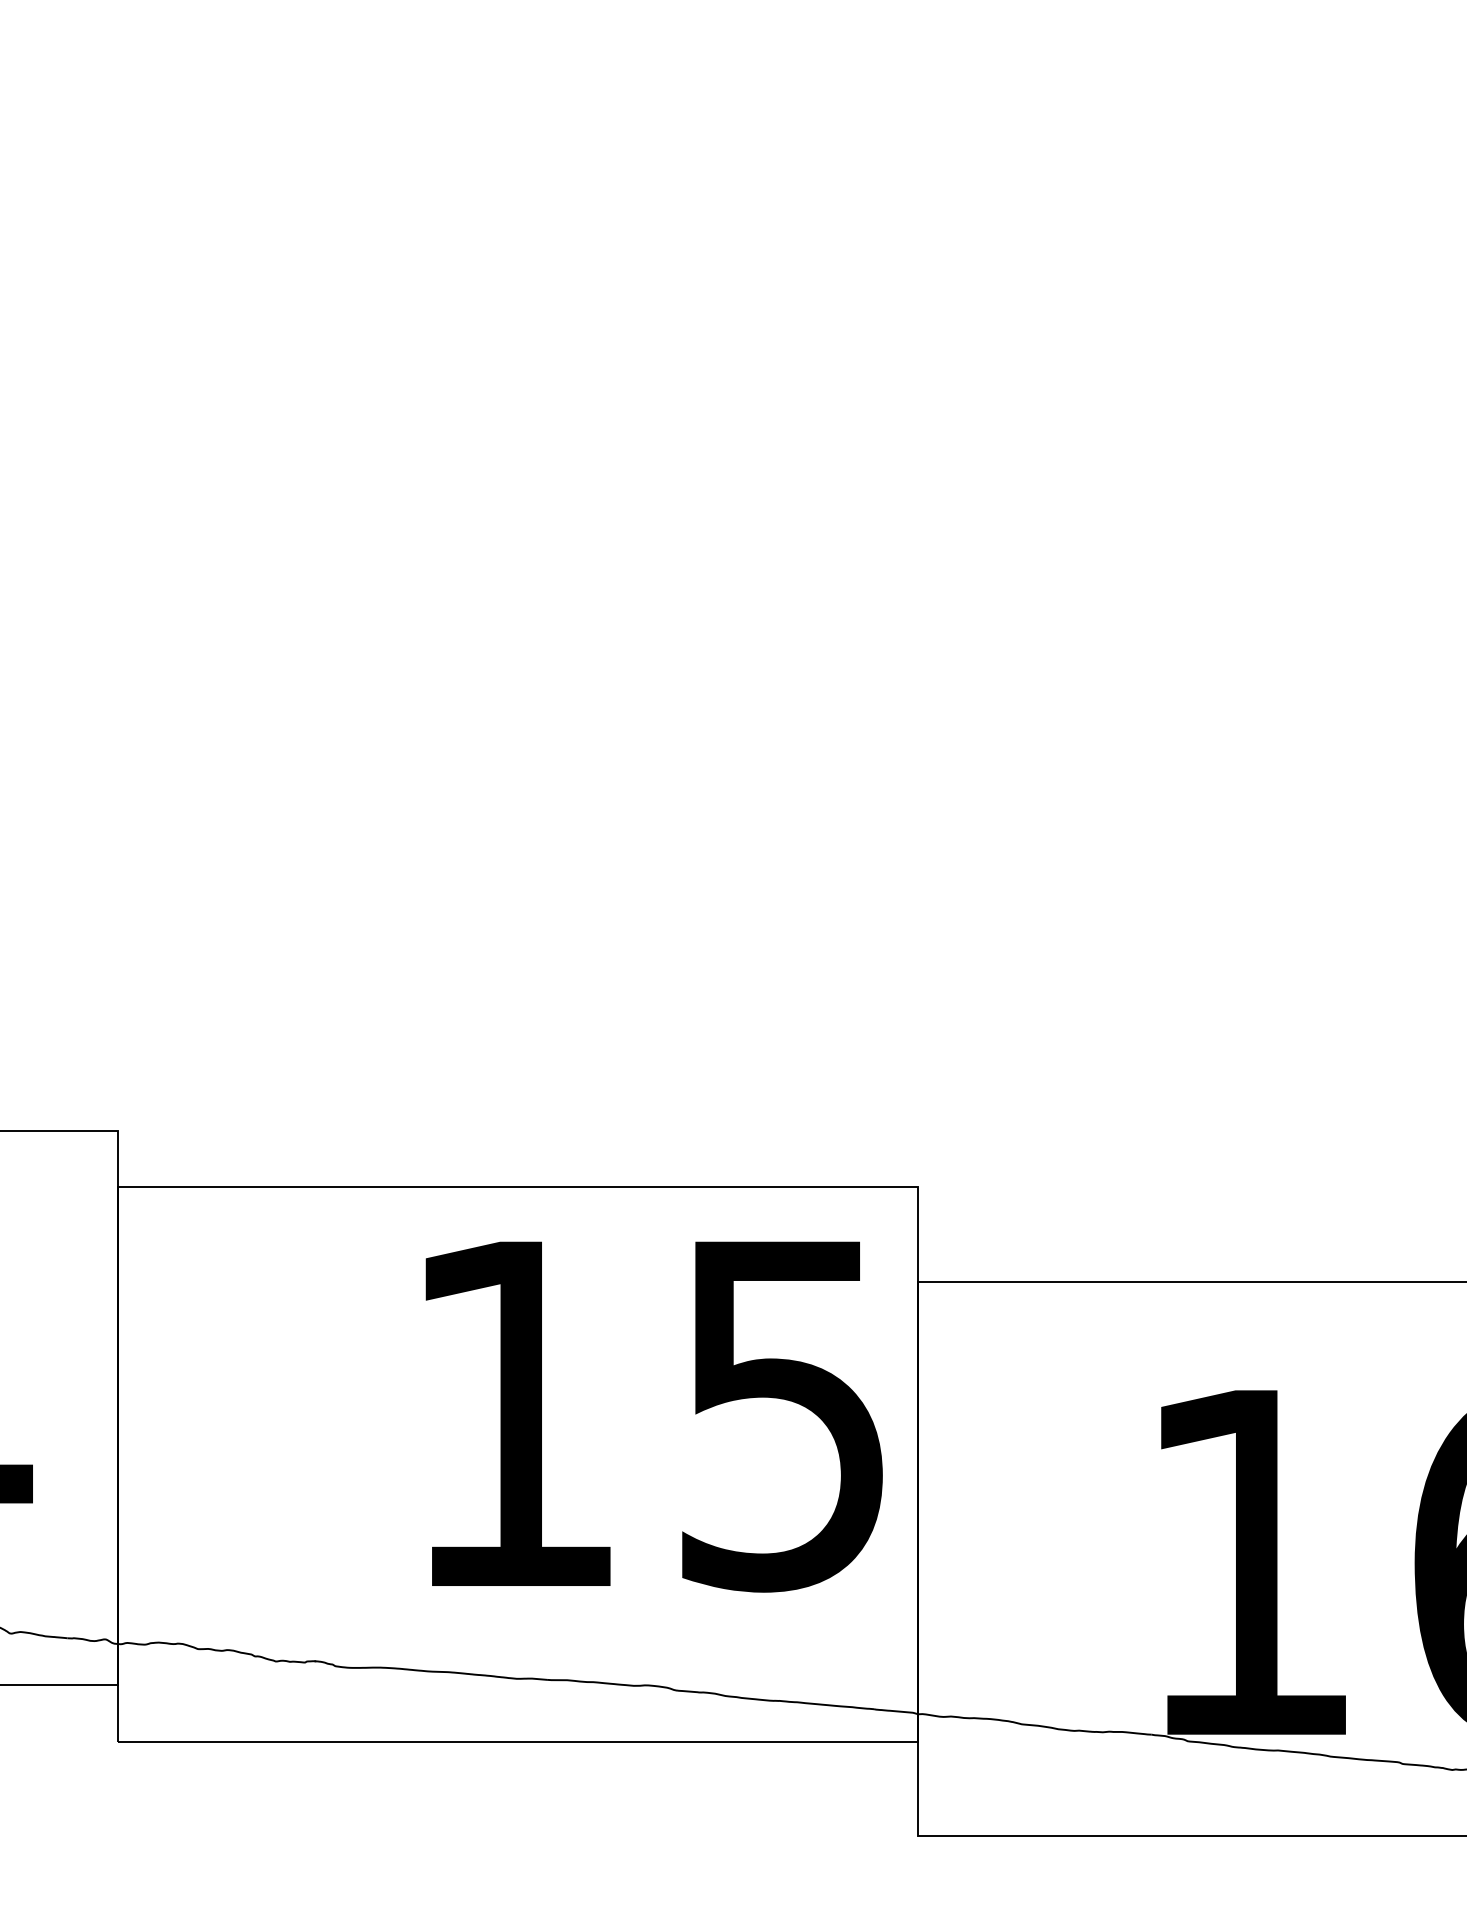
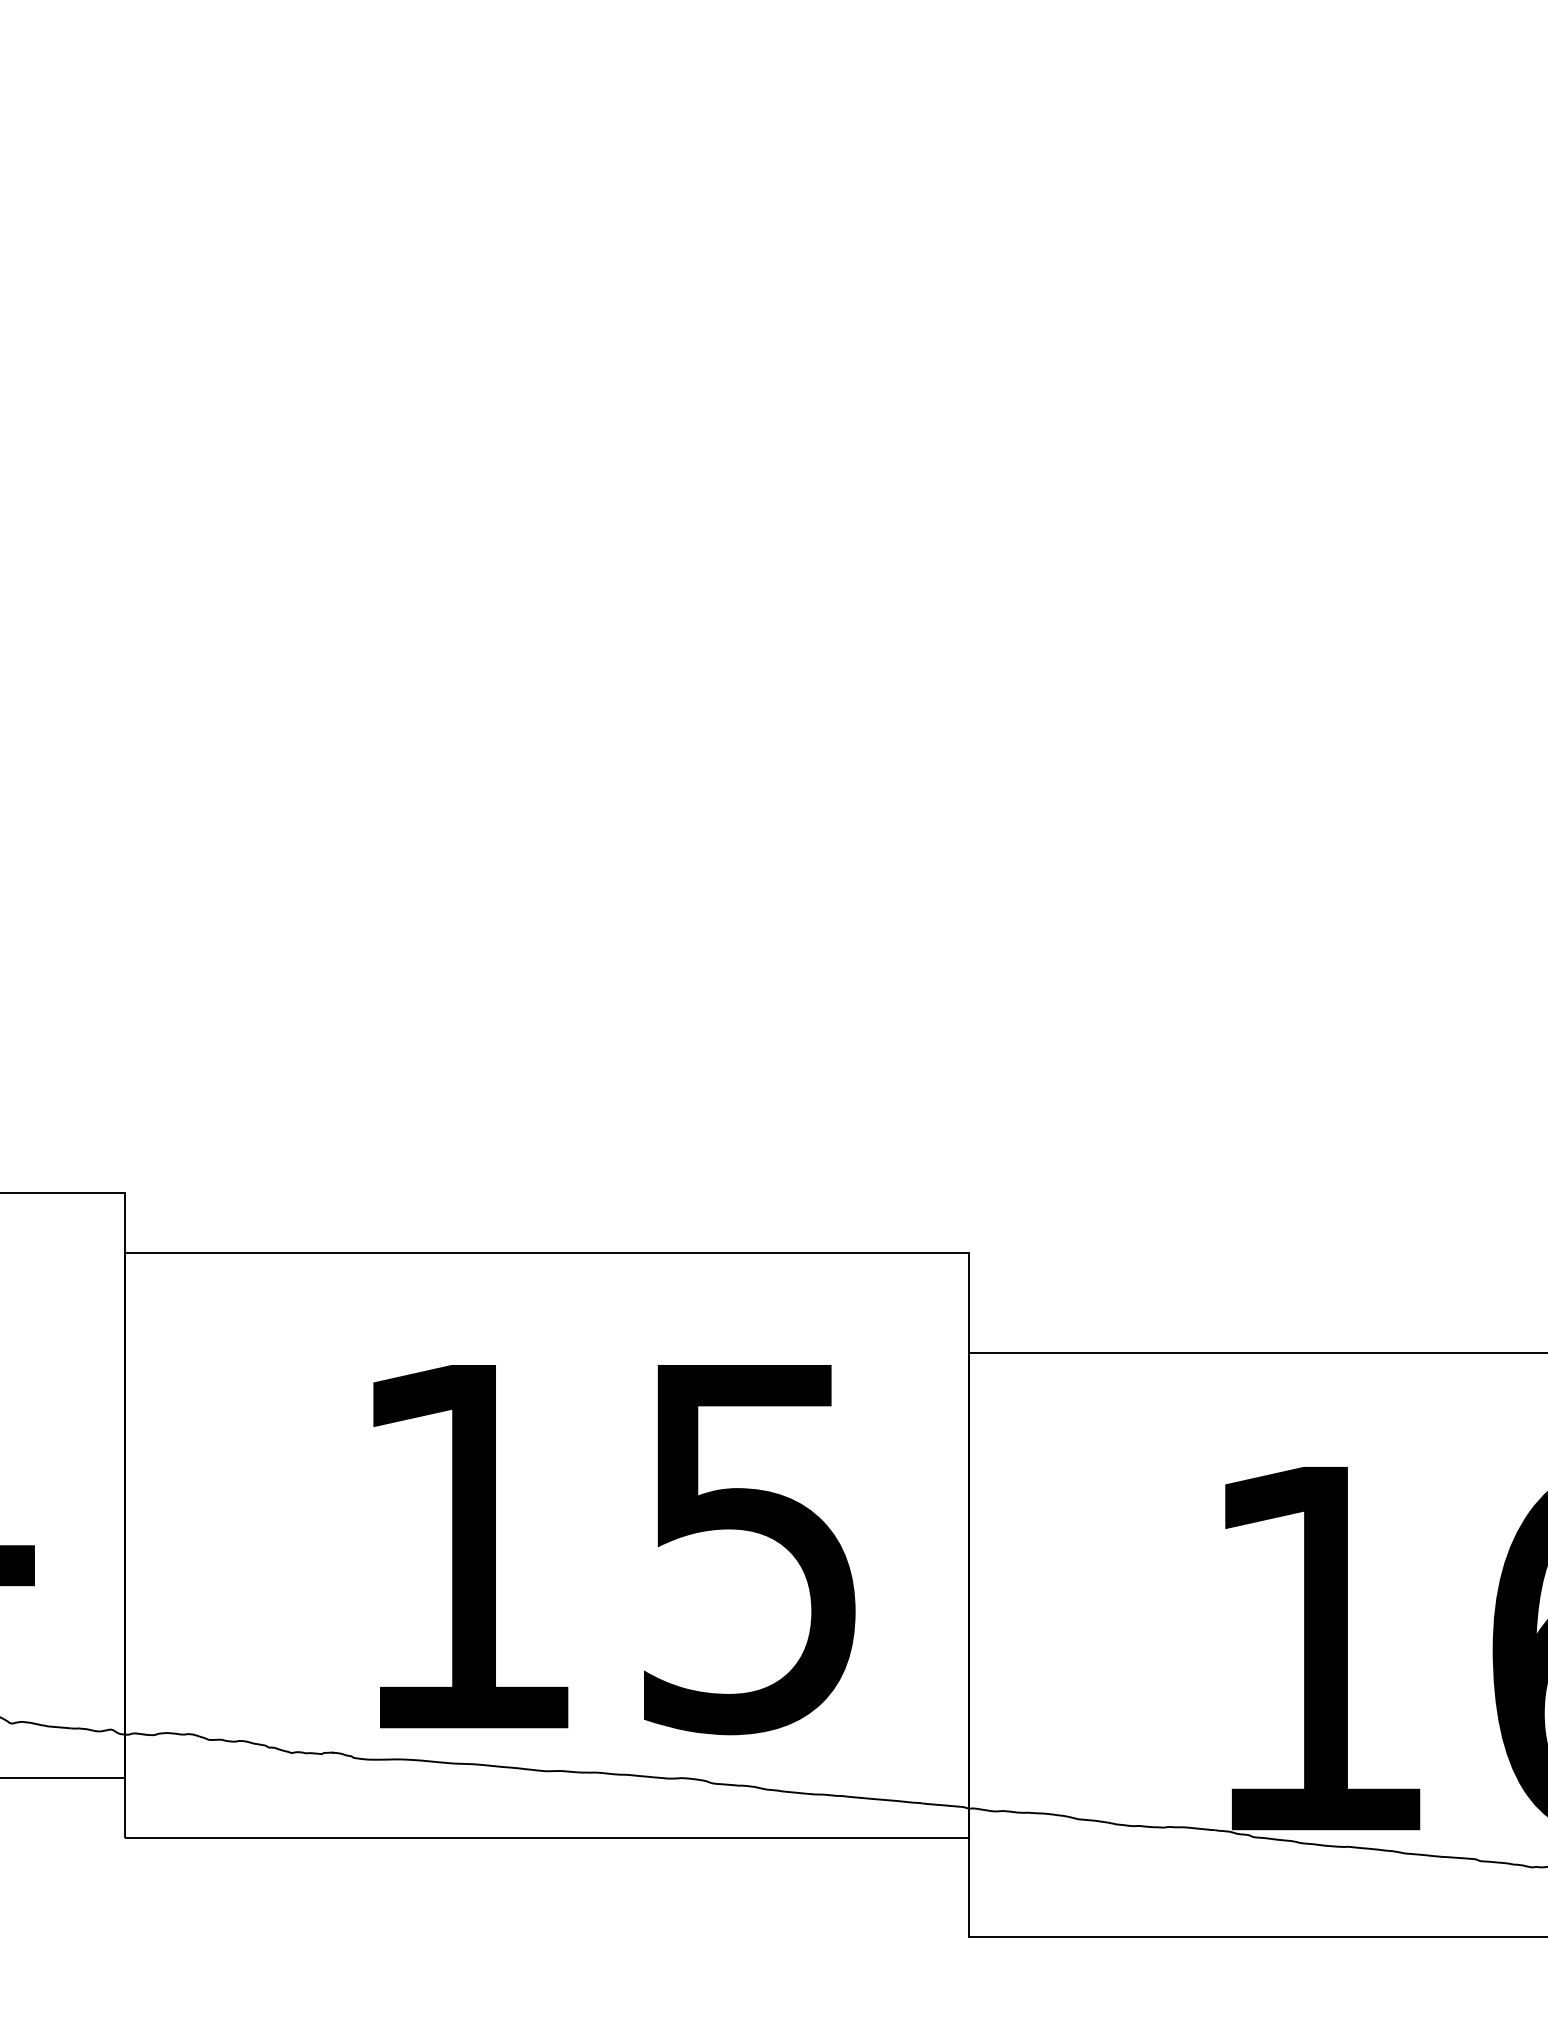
text: (653, 1416) -> (613, 1549), moved

